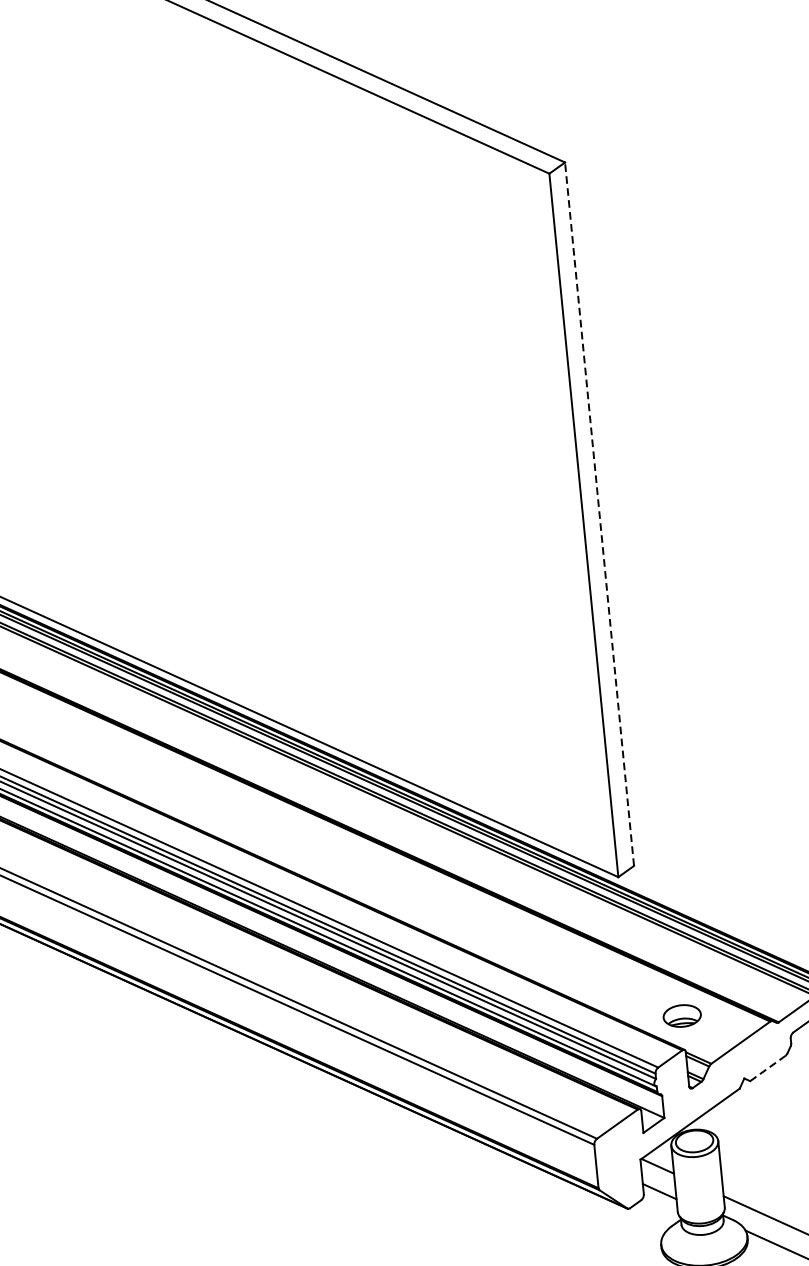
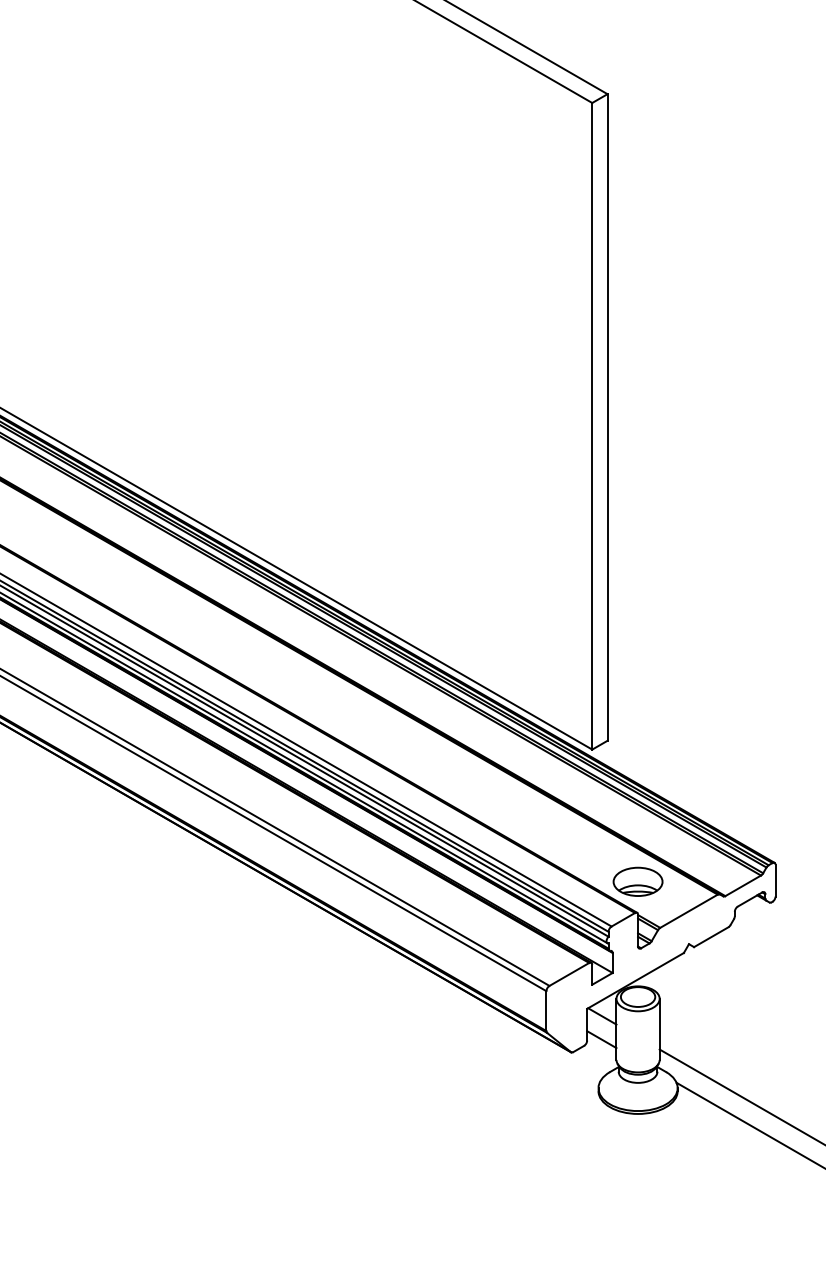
line: (599, 513) -> (607, 416), dashed -> solid
part: (681, 1015) -> (637, 881), size x1.43
line: (768, 1068) -> (711, 937), dashed -> solid

